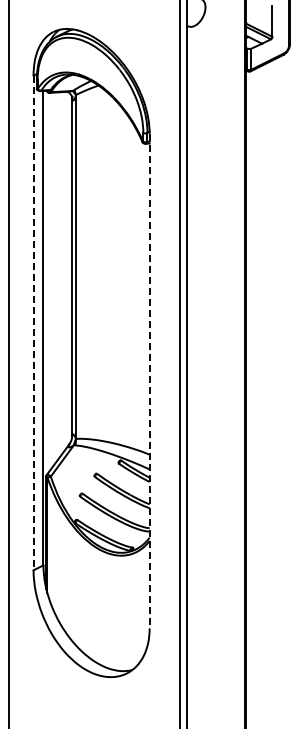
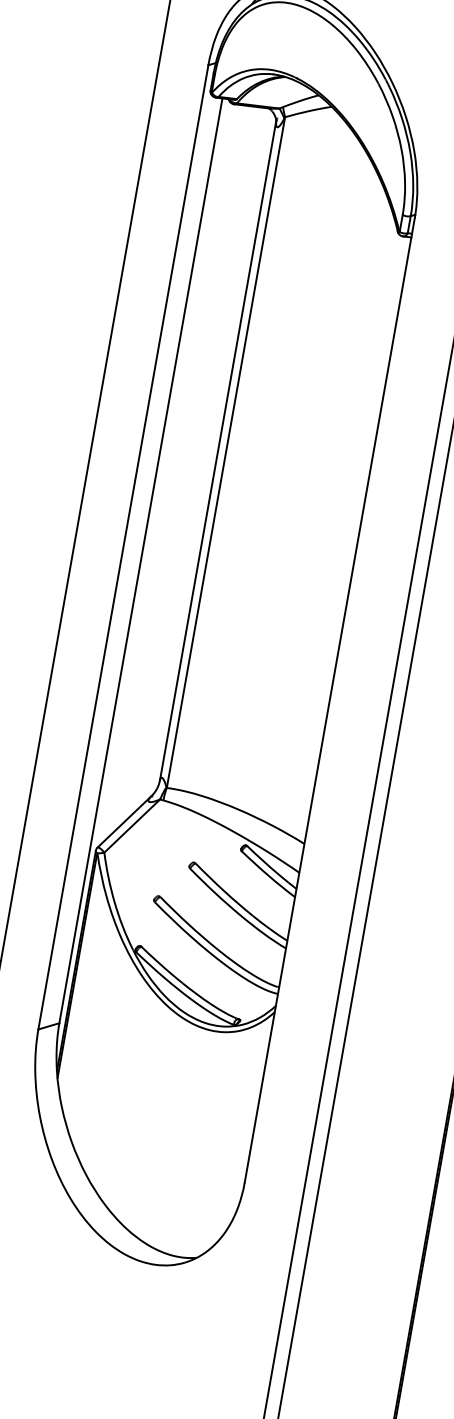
line: (33, 323) -> (123, 548), dashed -> solid
line: (149, 381) -> (329, 701), dashed -> solid

